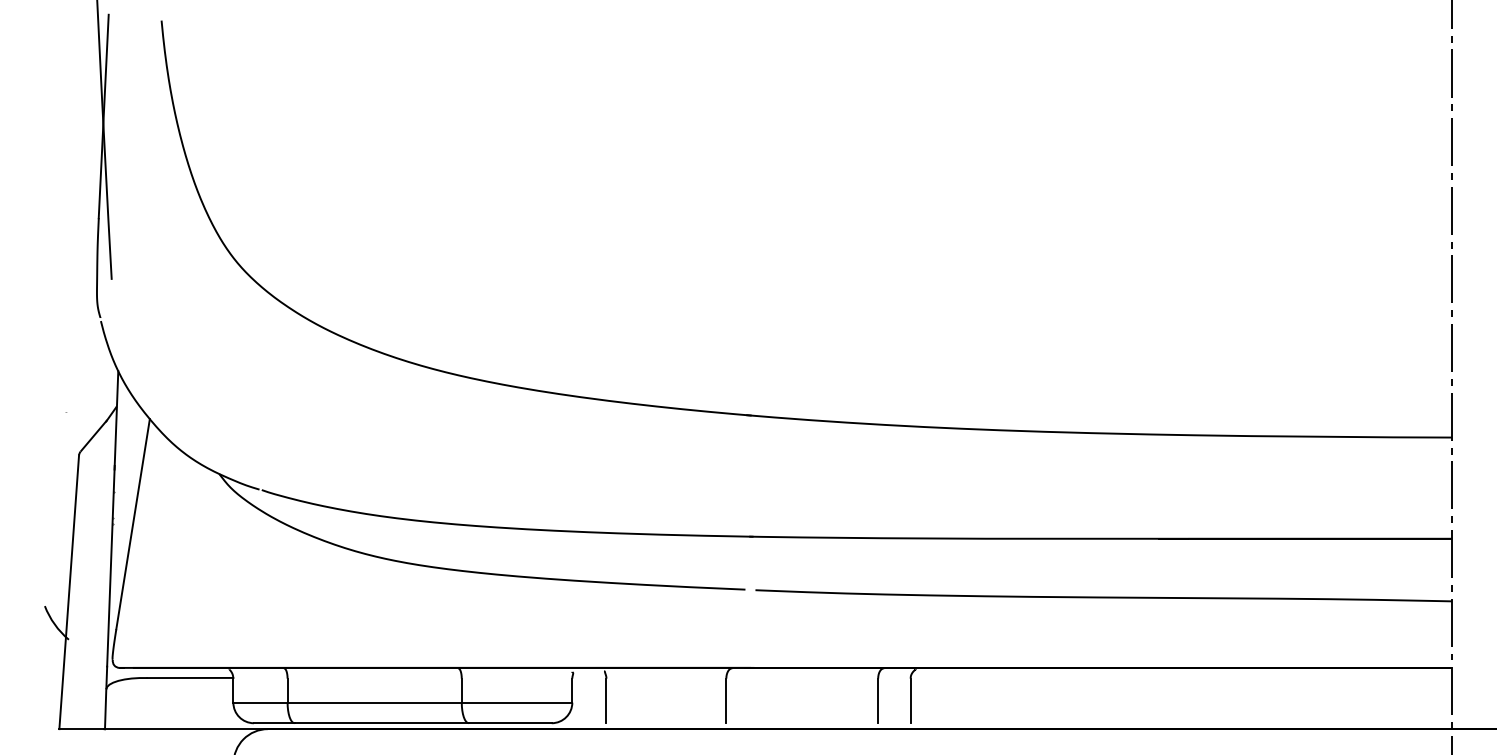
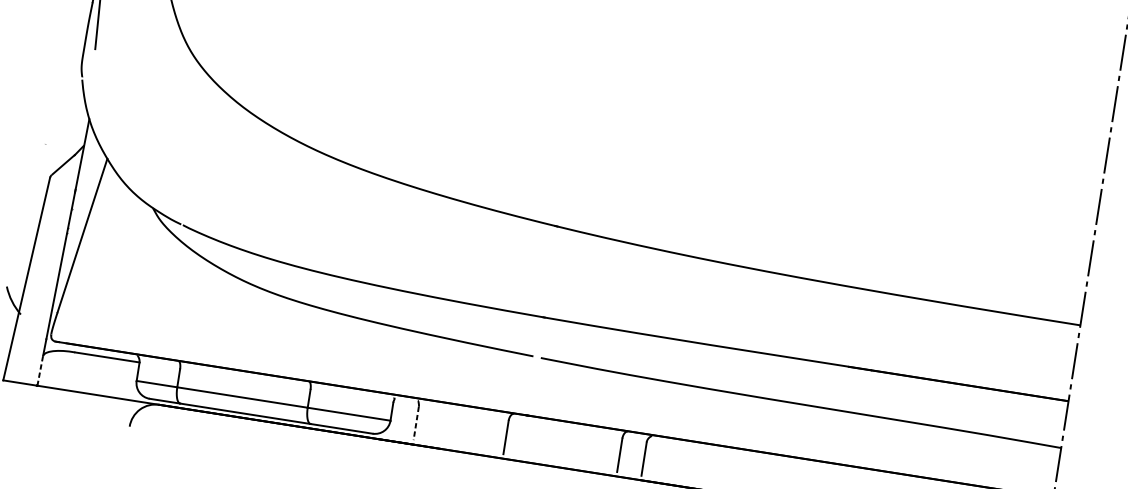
line: (606, 701) -> (416, 423), solid -> dashed
line: (105, 709) -> (40, 371), solid -> dashed

